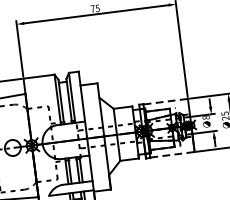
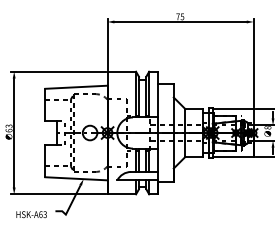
line: (166, 101) -> (233, 108), dashed -> solid
line: (172, 154) -> (233, 157), dashed -> solid

